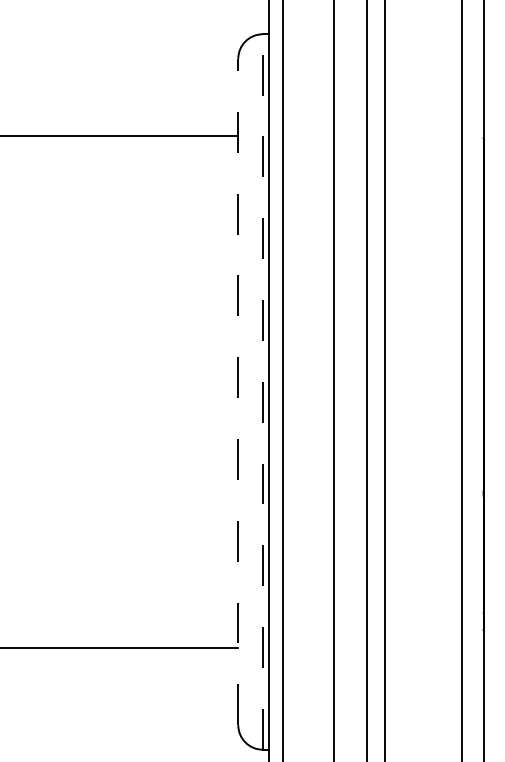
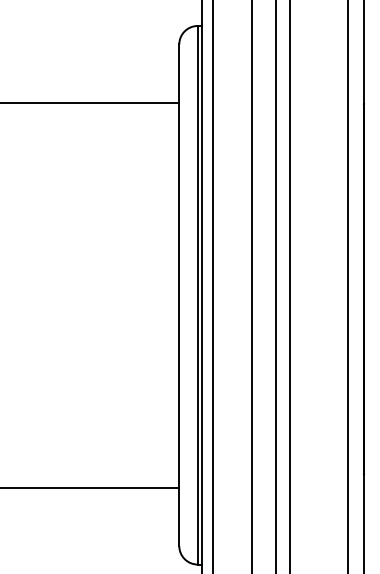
line: (238, 391) -> (179, 294), dashed -> solid
line: (262, 391) -> (197, 294), dashed -> solid

